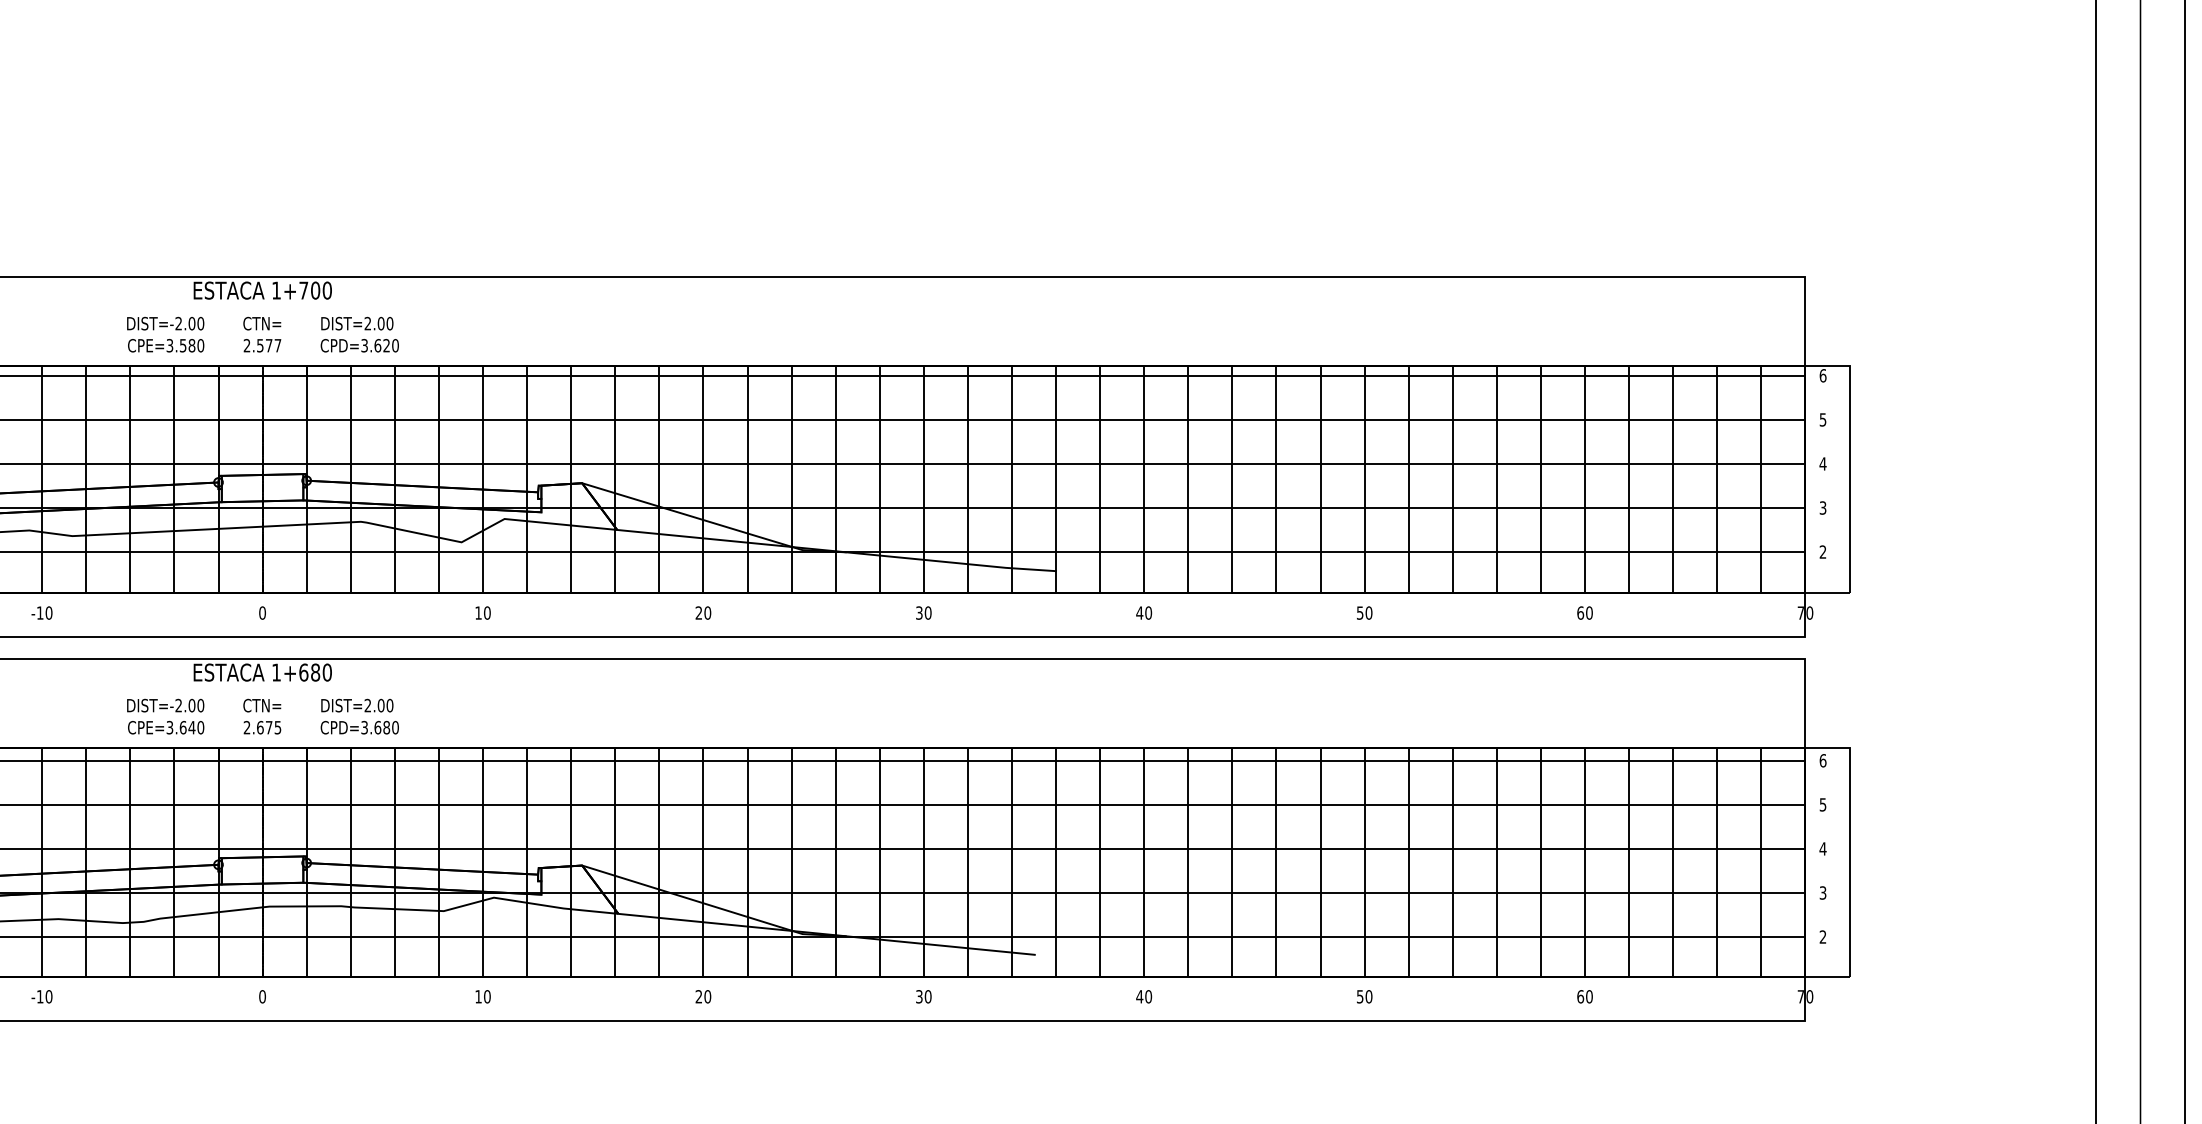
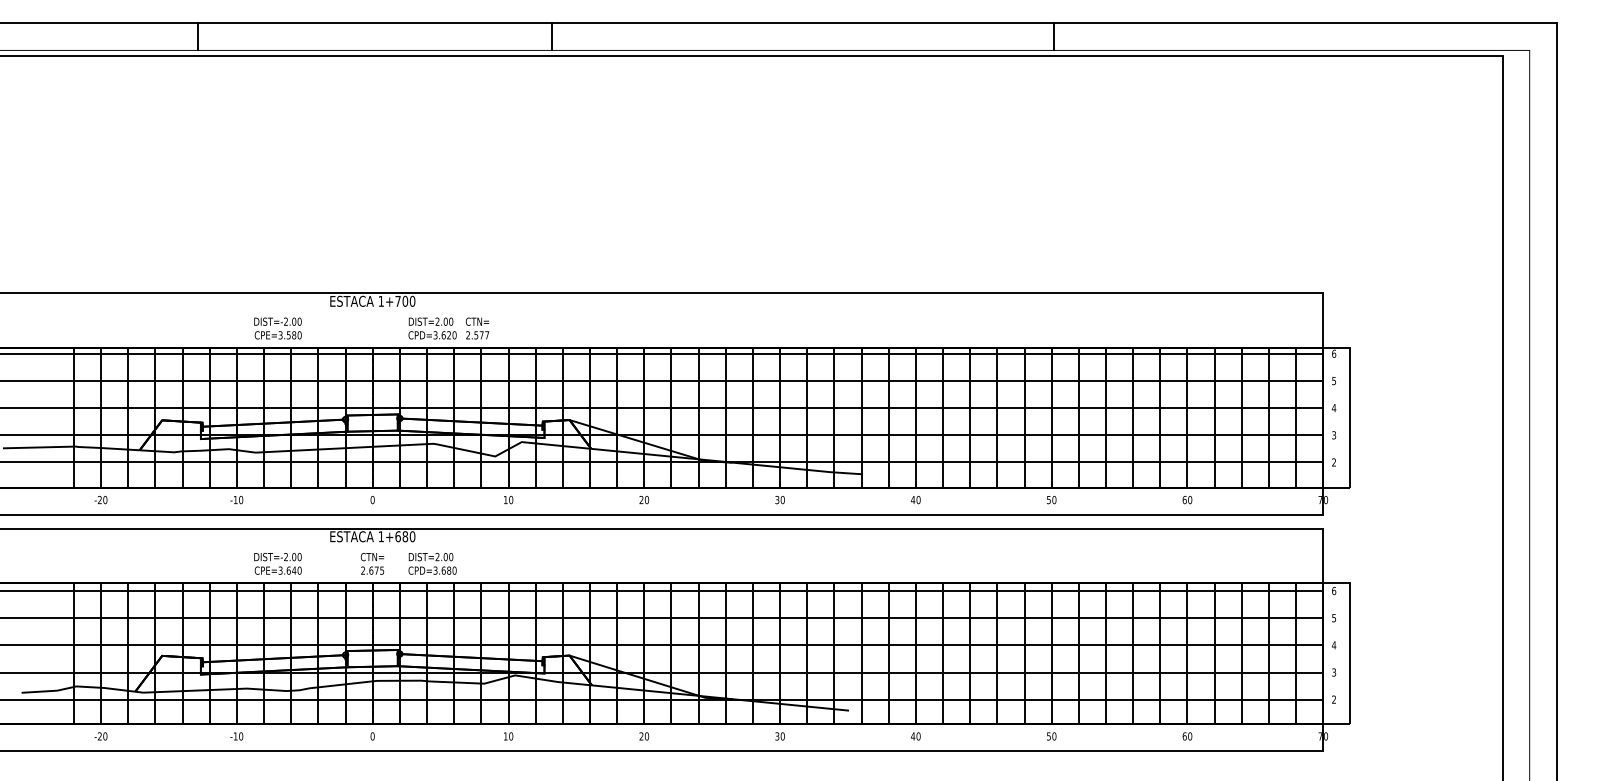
text: (164, 334) -> (277, 328), moved
text: (262, 334) -> (477, 328), moved
text: (164, 716) -> (277, 563), moved

